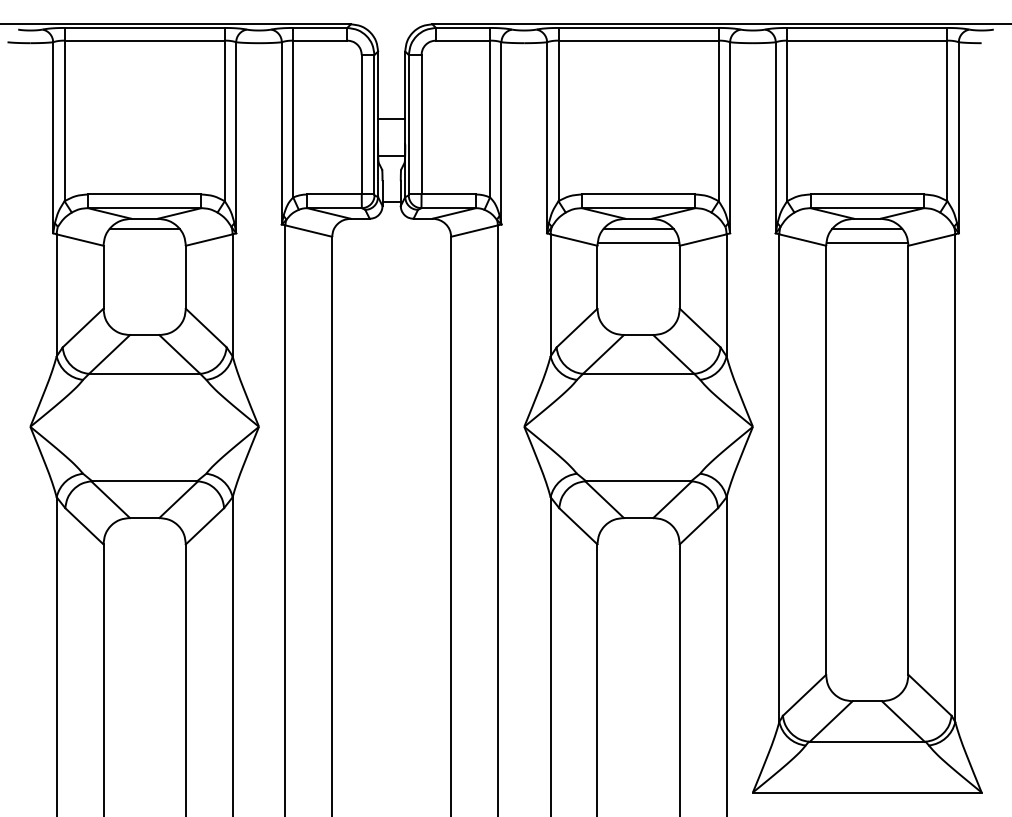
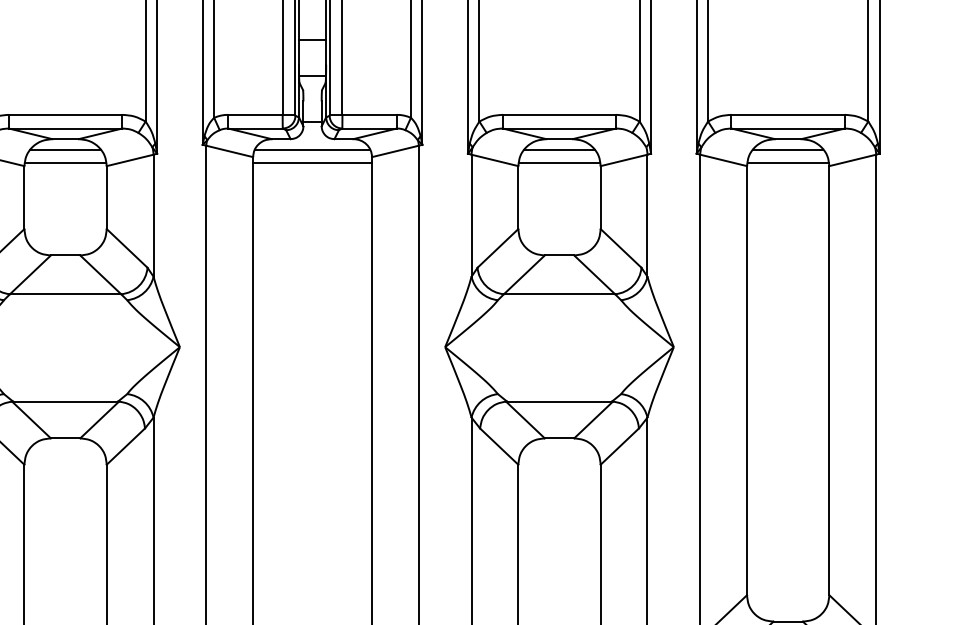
line: (391, 229) -> (312, 149), added
line: (144, 242) -> (65, 162), added
line: (391, 242) -> (312, 162), added

